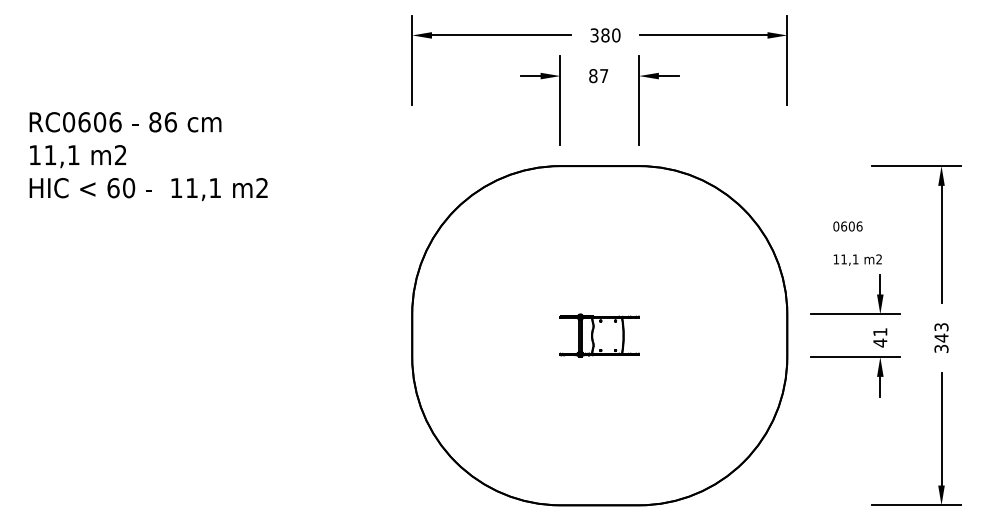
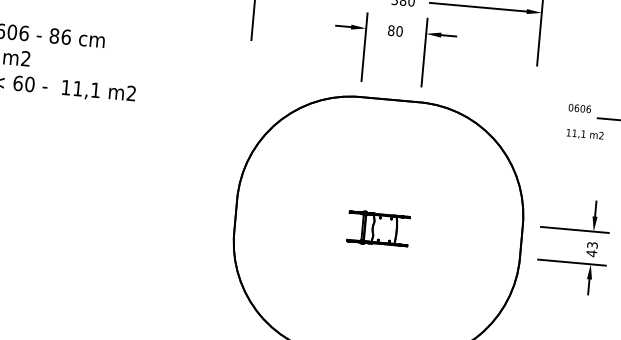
text: (604, 76) -> (399, 31), 87 -> 80
text: (857, 243) -> (585, 122), moved
text: (880, 332) -> (592, 245), 41 -> 43

